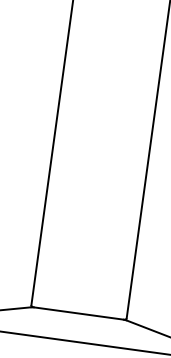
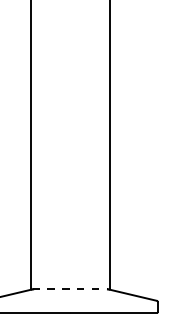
line: (78, 313) -> (70, 289), solid -> dashed

